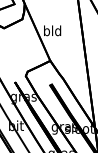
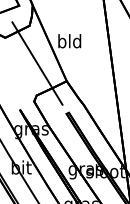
line: (28, 47) -> (37, 63), added

